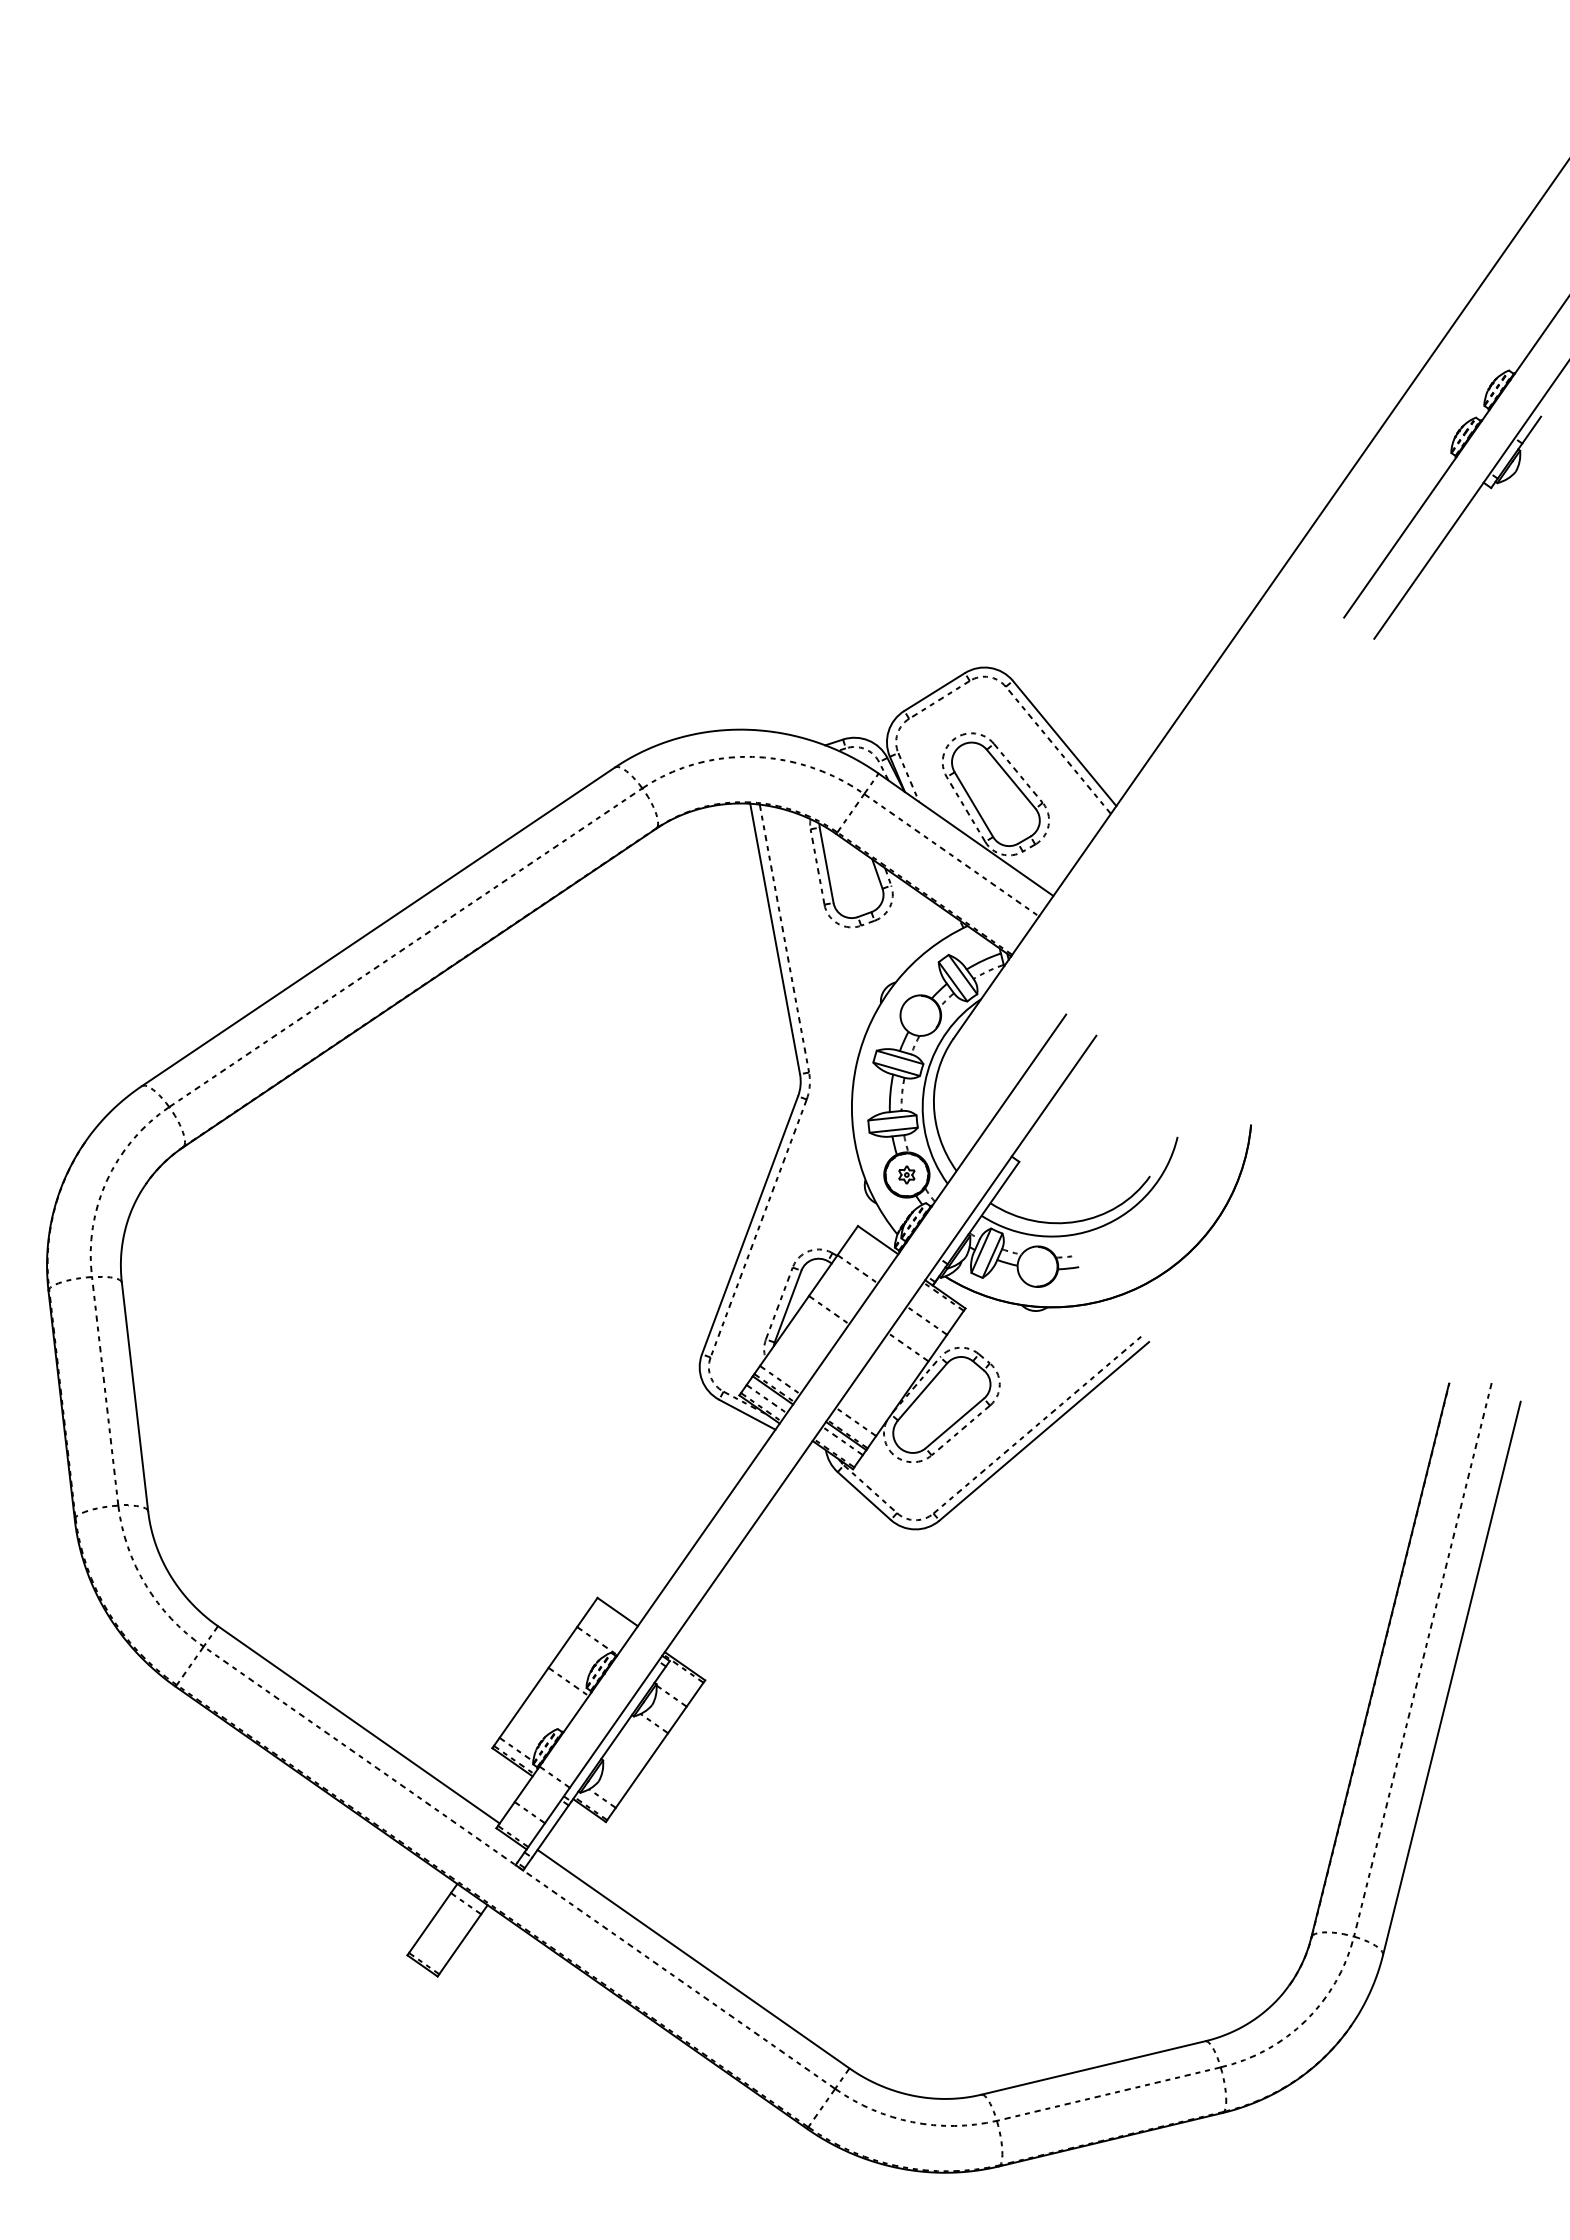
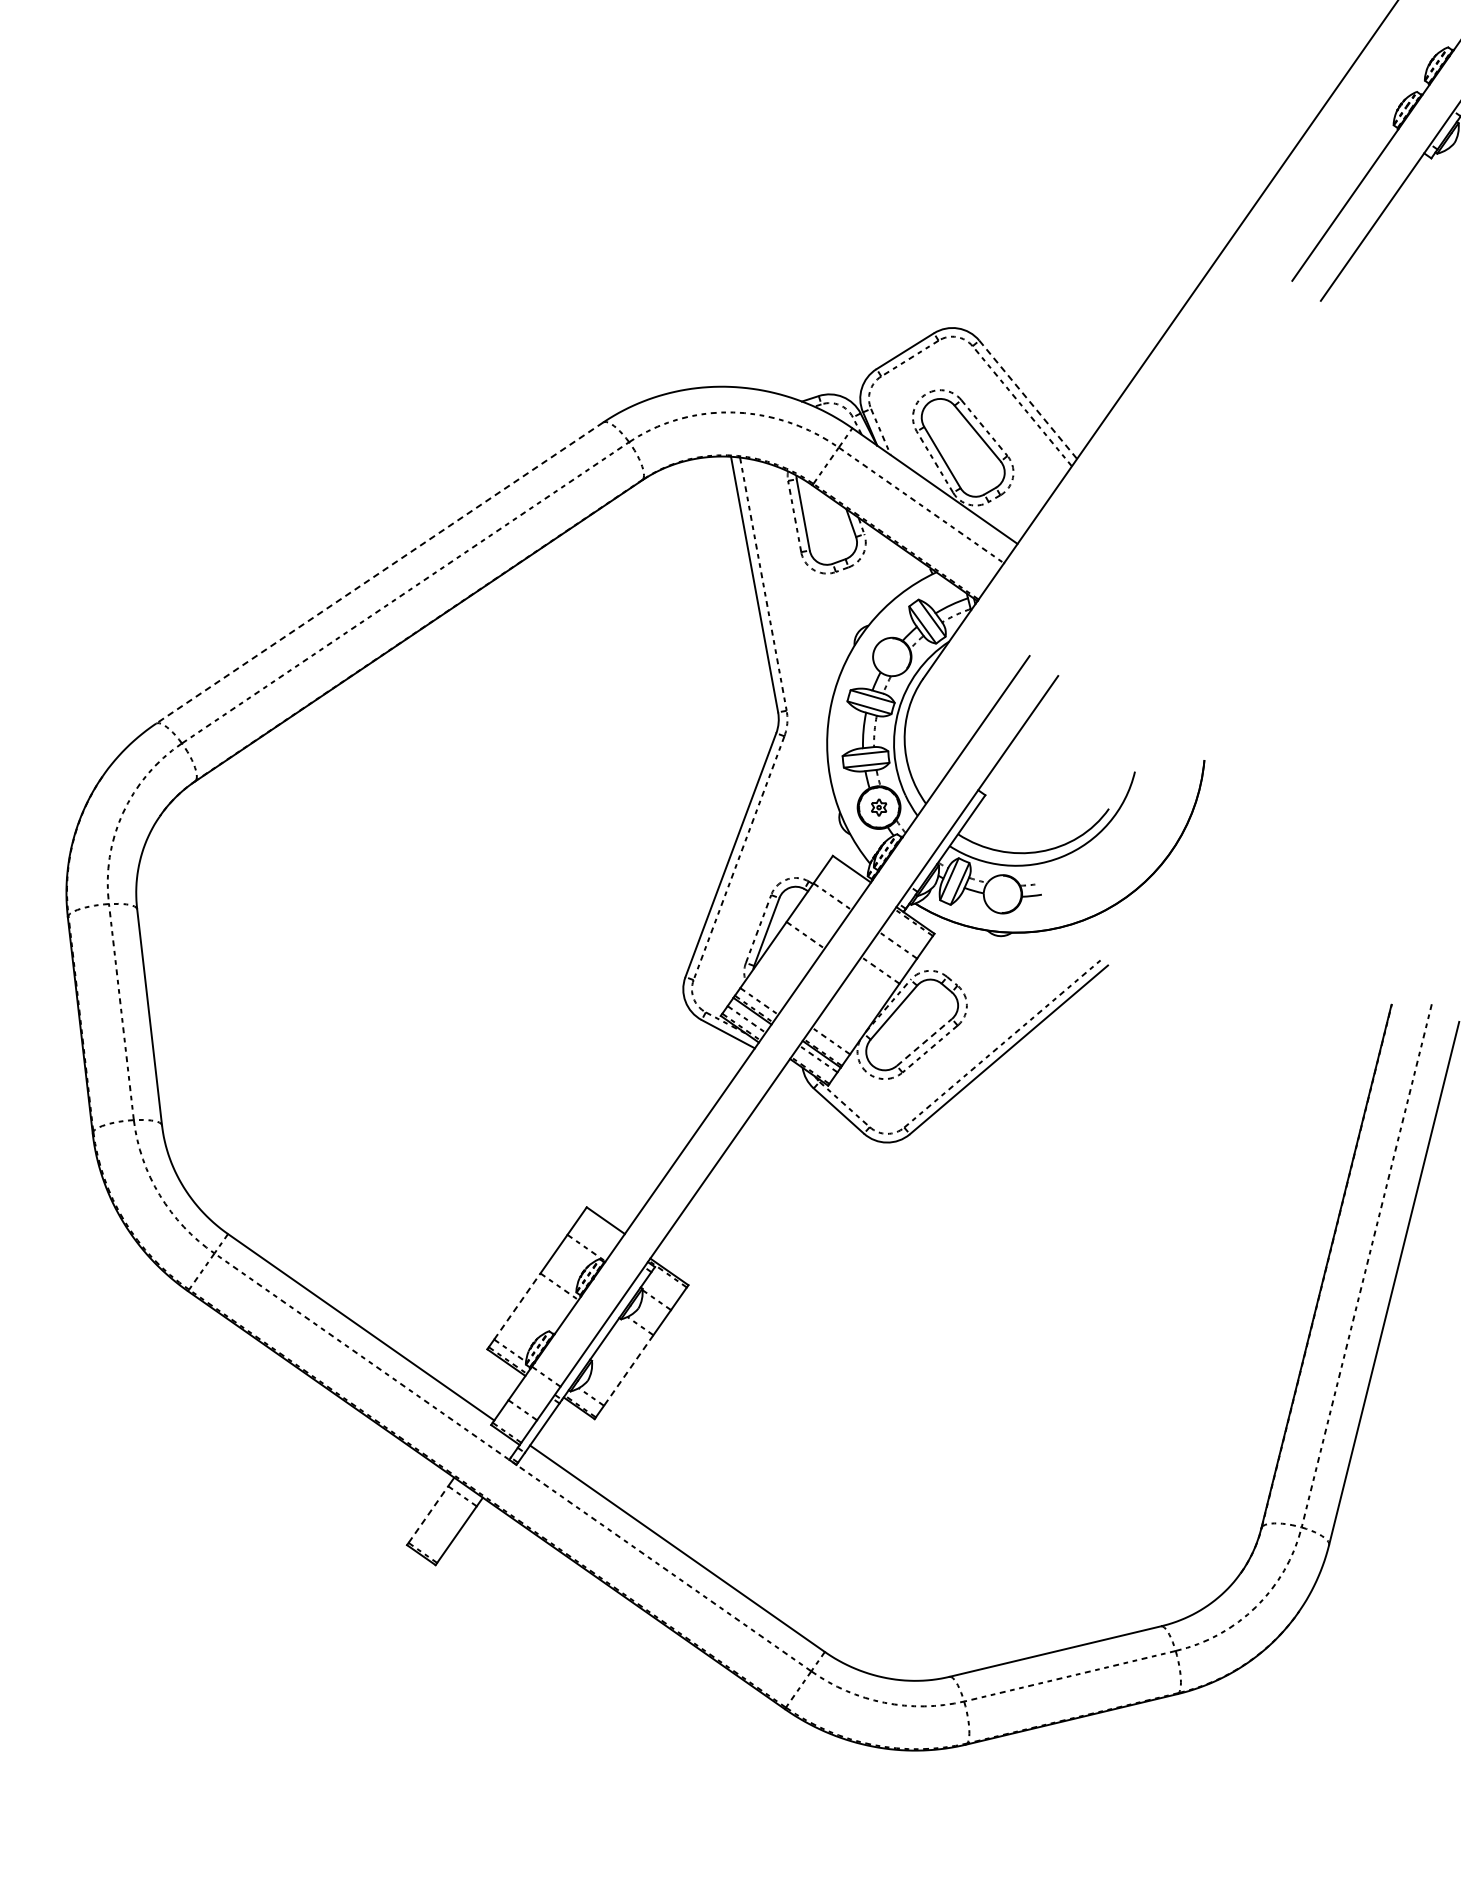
line: (1064, 743) -> (1028, 399), solid -> dashed
line: (377, 927) -> (378, 573), solid -> dashed
line: (955, 1423) -> (925, 1042), solid -> dashed
line: (524, 1702) -> (517, 1306), solid -> dashed
line: (641, 1770) -> (628, 1370), solid -> dashed
line: (430, 1923) -> (428, 1515), solid -> dashed

